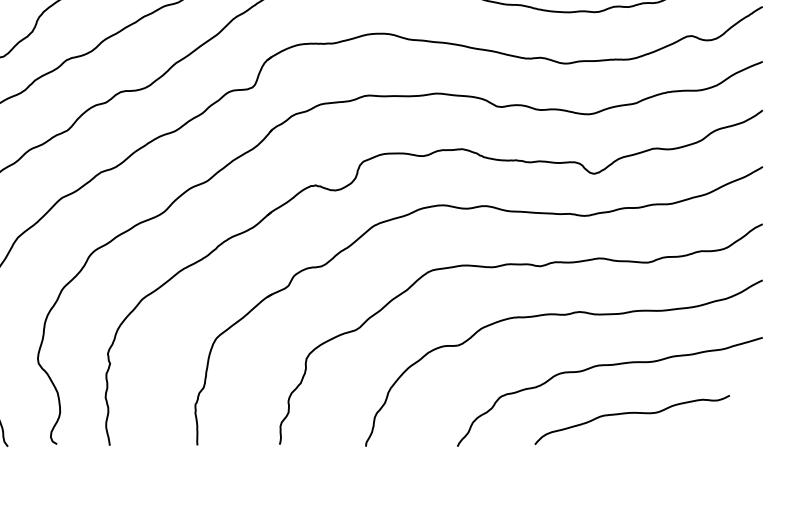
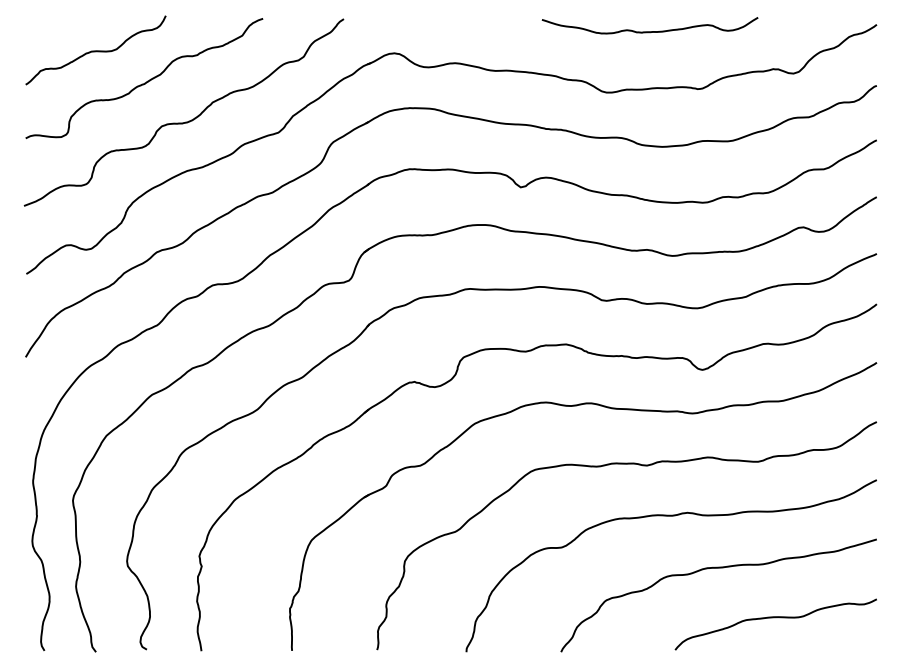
curve: (631, 414) -> (775, 618), moved

